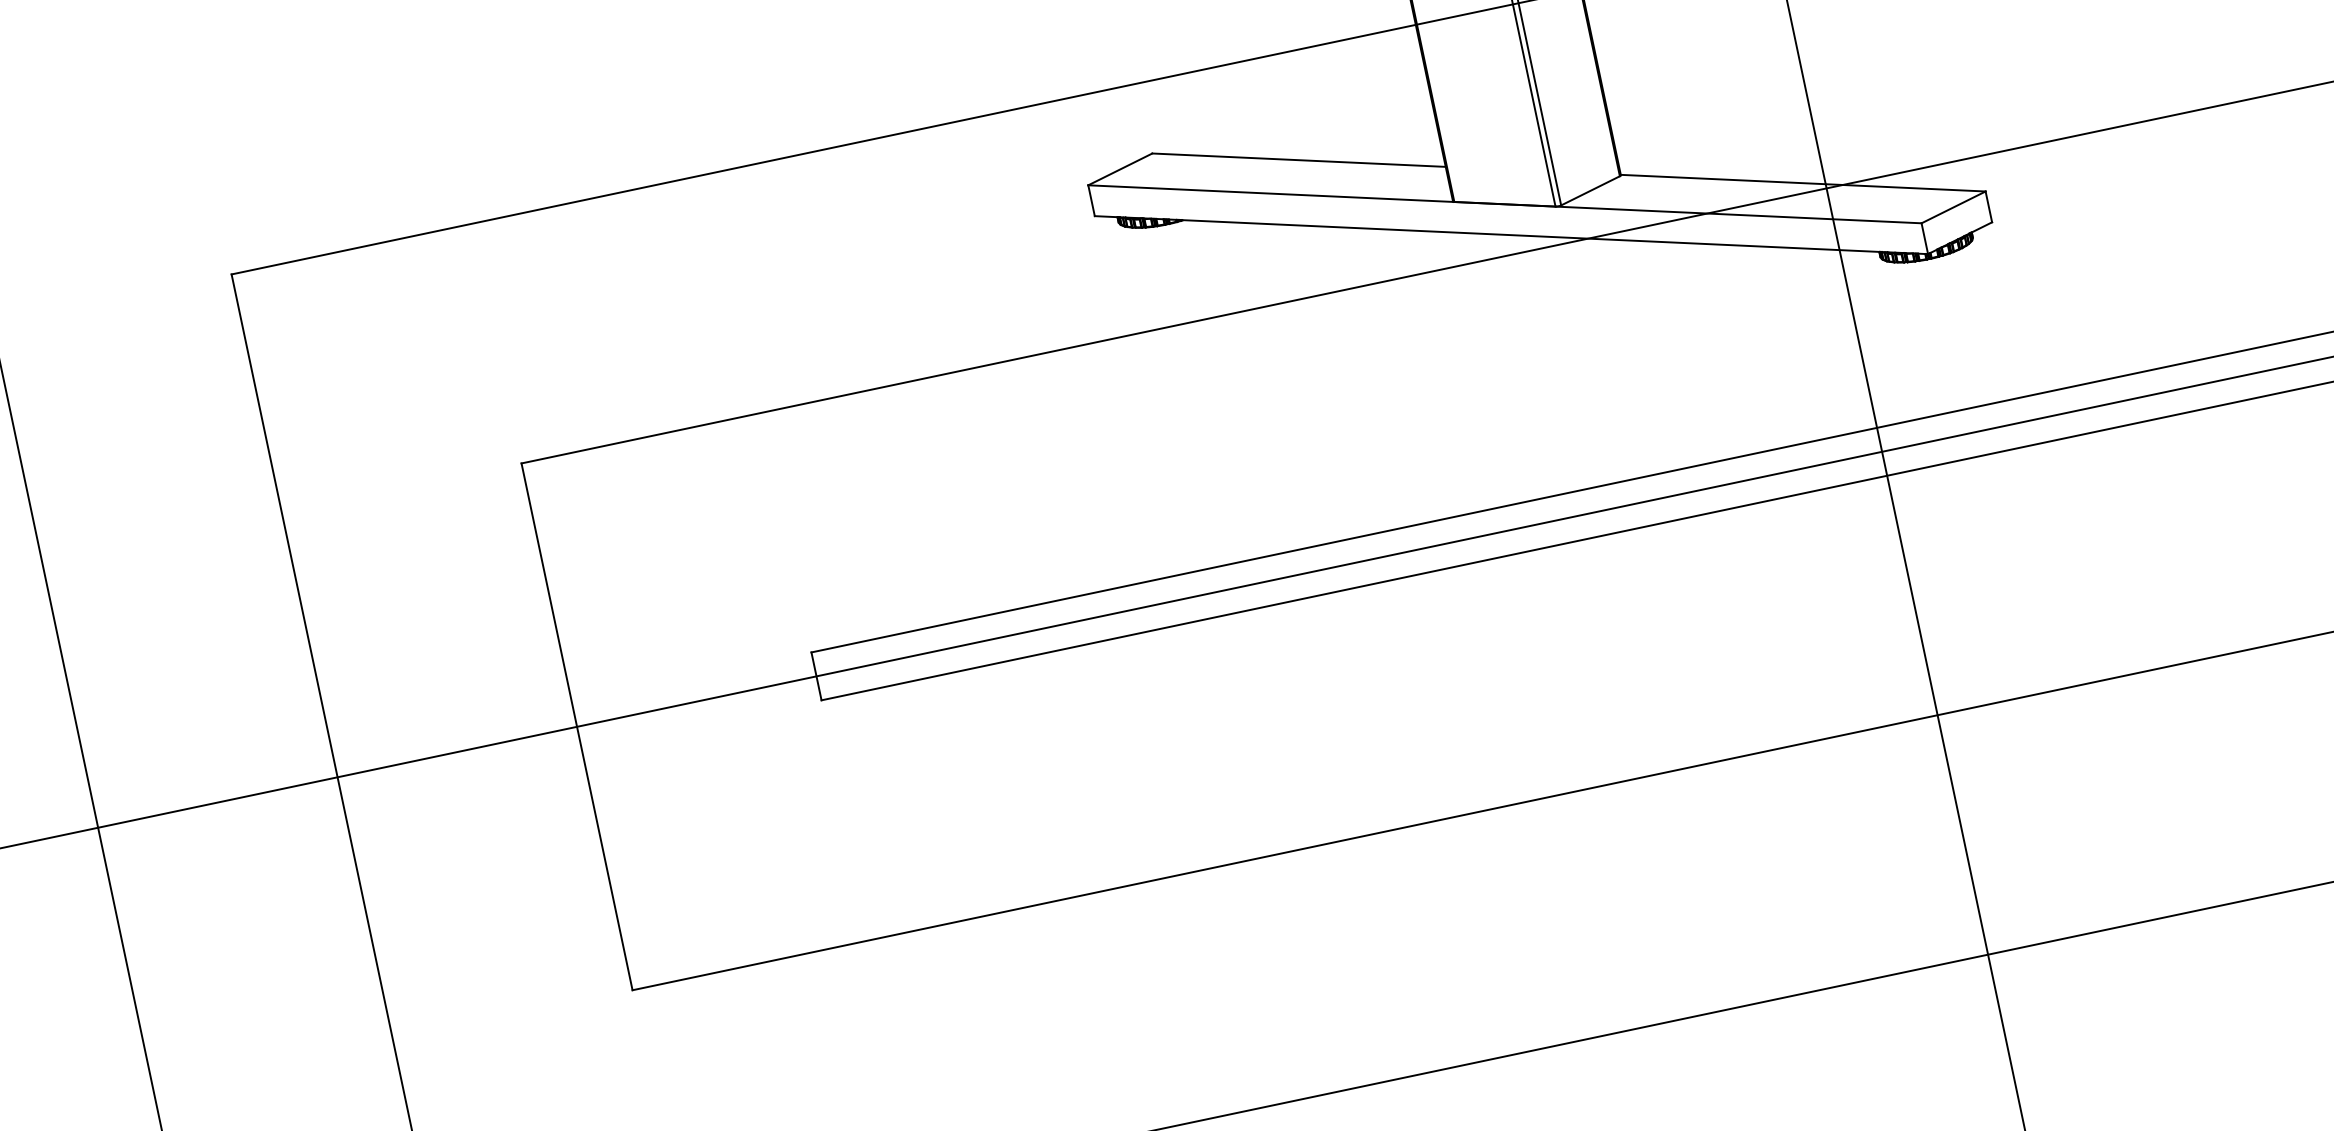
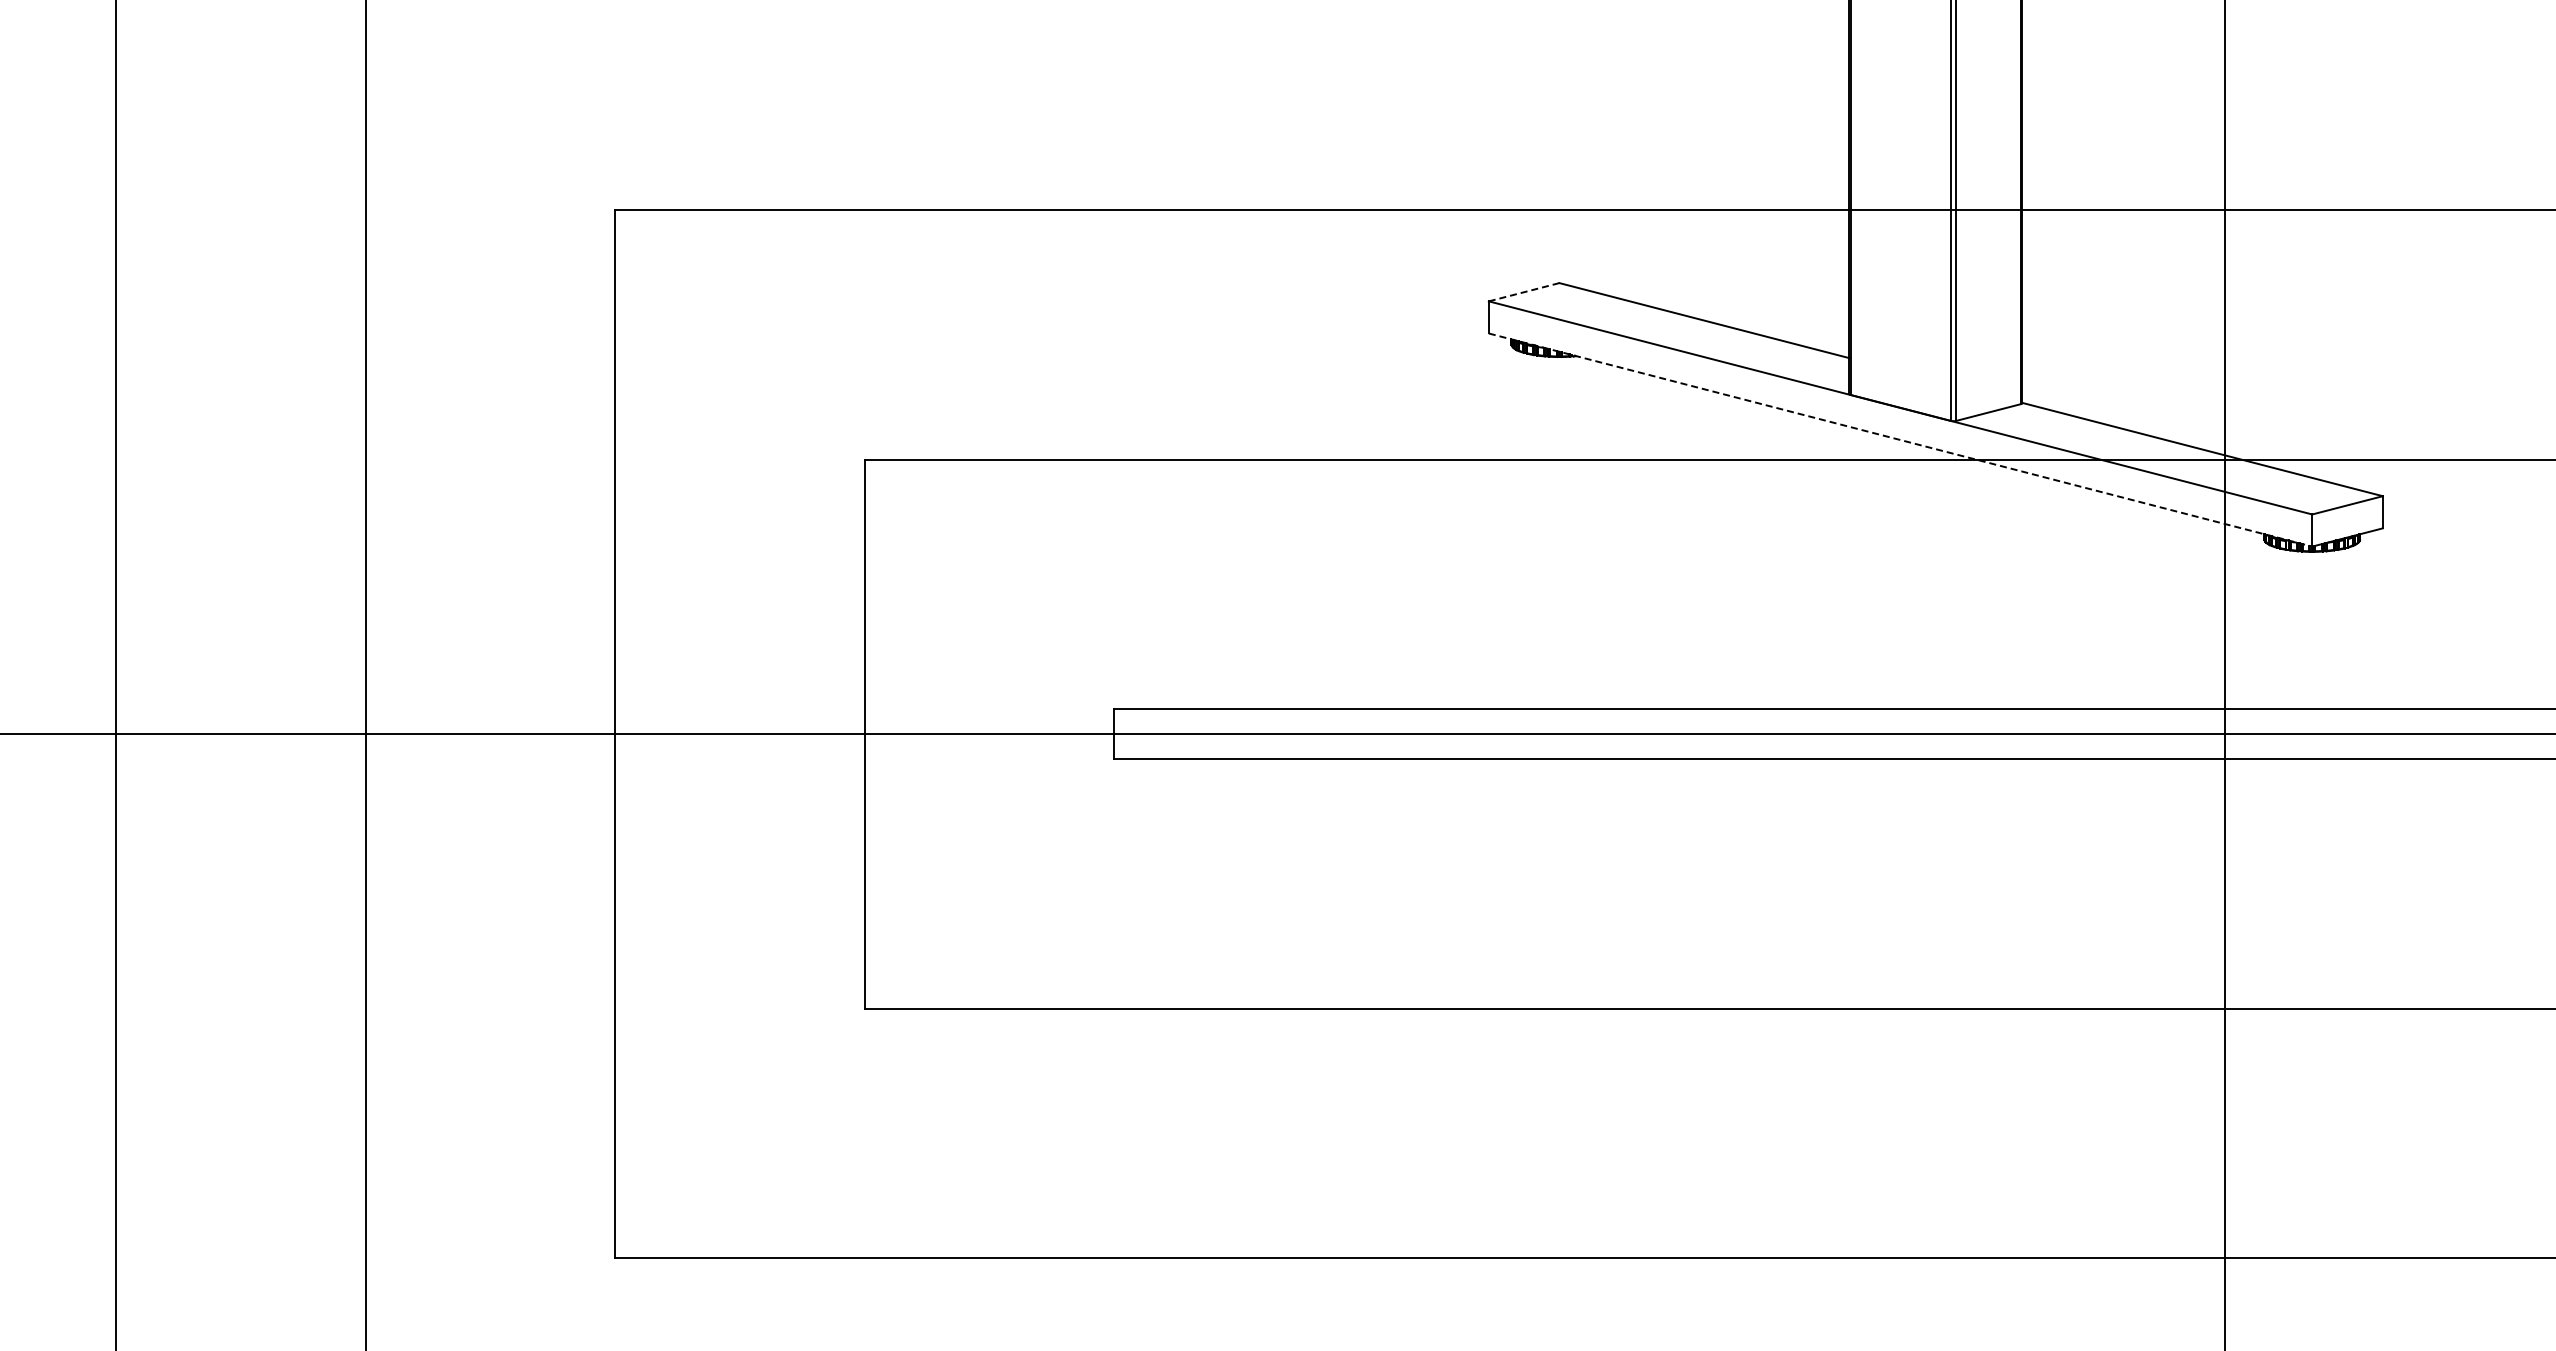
line: (1119, 169) -> (1523, 292), solid -> dashed
line: (1512, 235) -> (1901, 440), solid -> dashed

